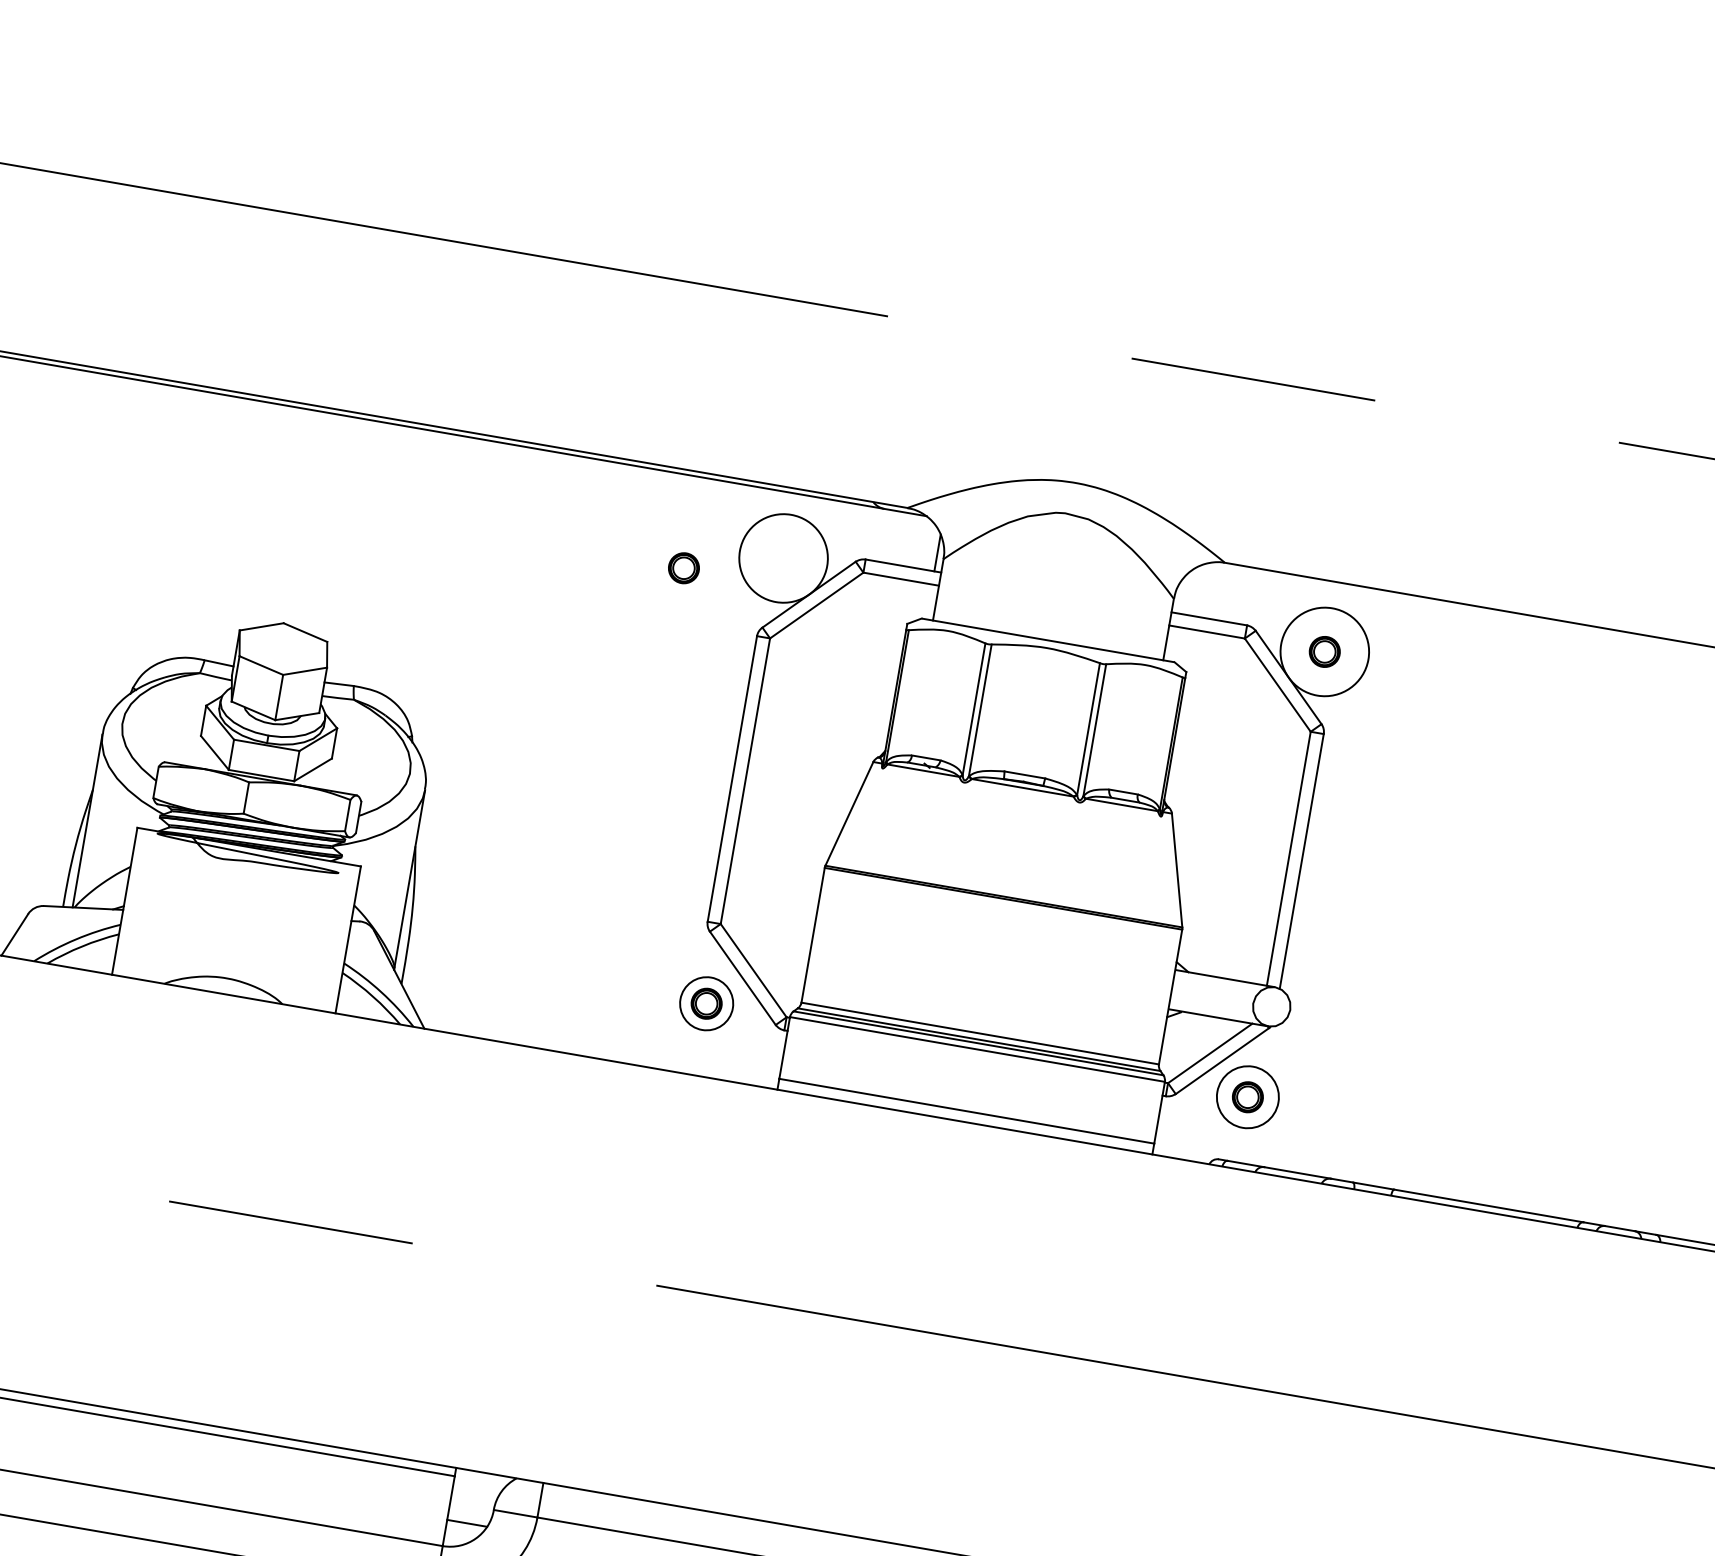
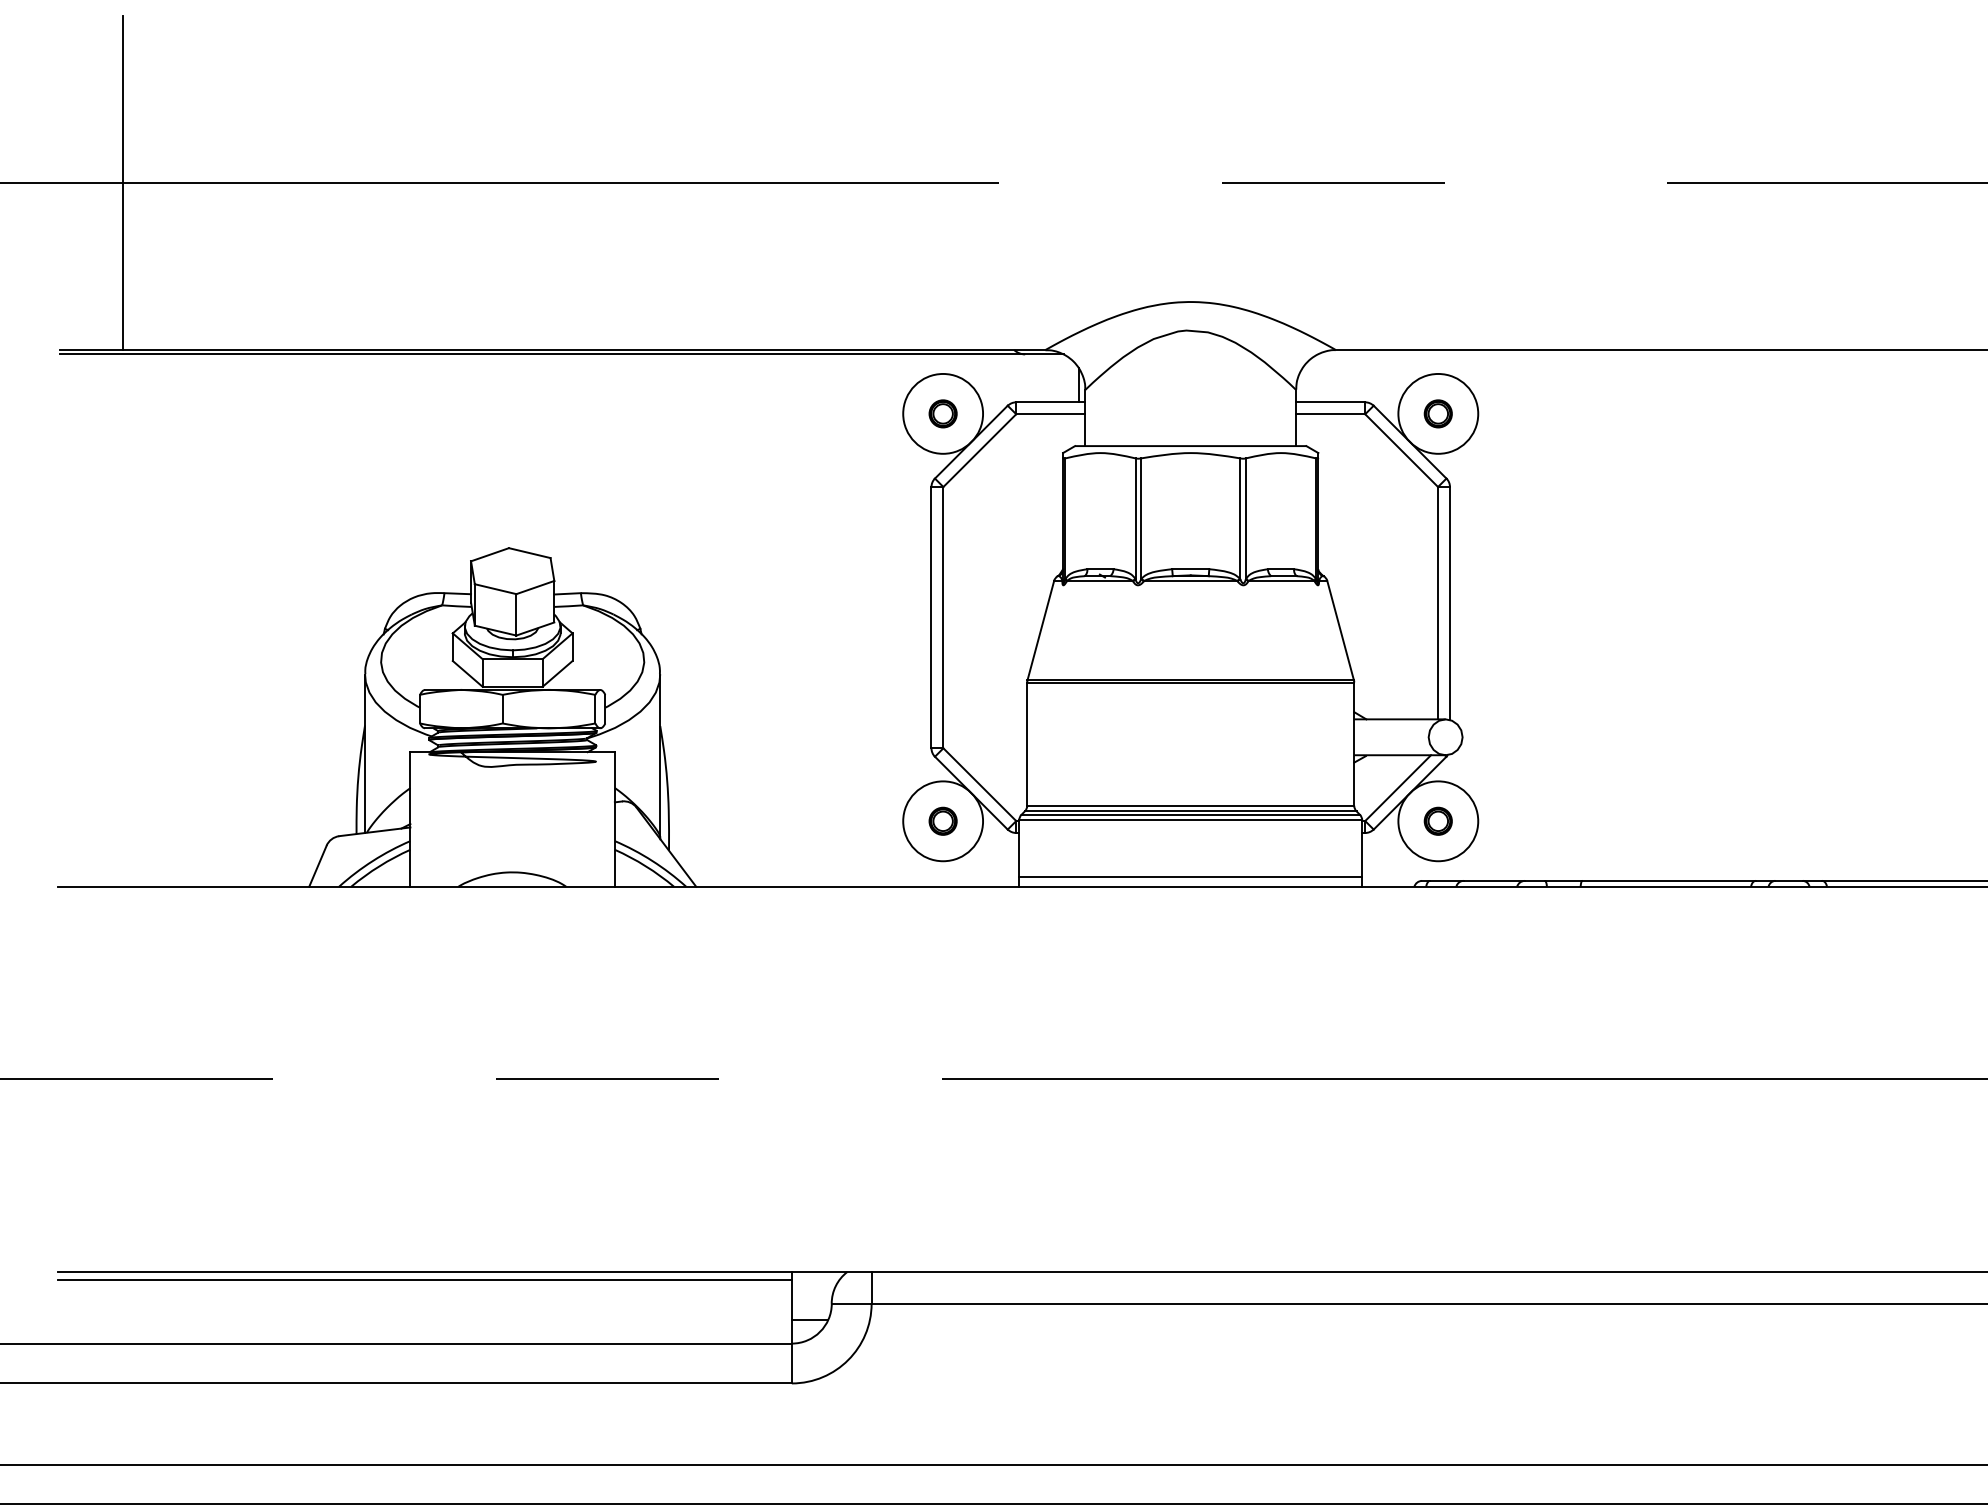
part: (683, 567) -> (942, 413), moved
circle: (707, 1004) -> (943, 821), size x1.67
circle: (1248, 1097) -> (1438, 821), size x1.43

